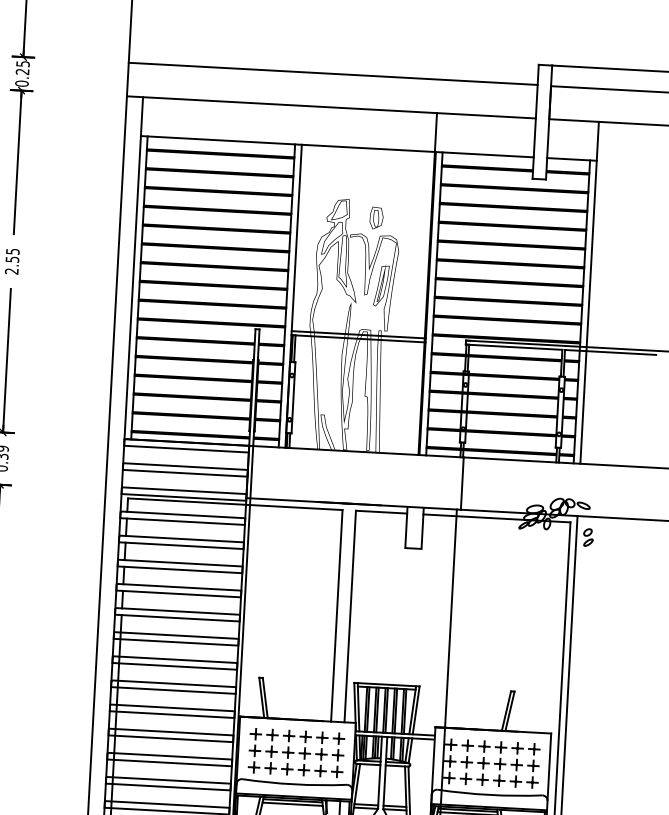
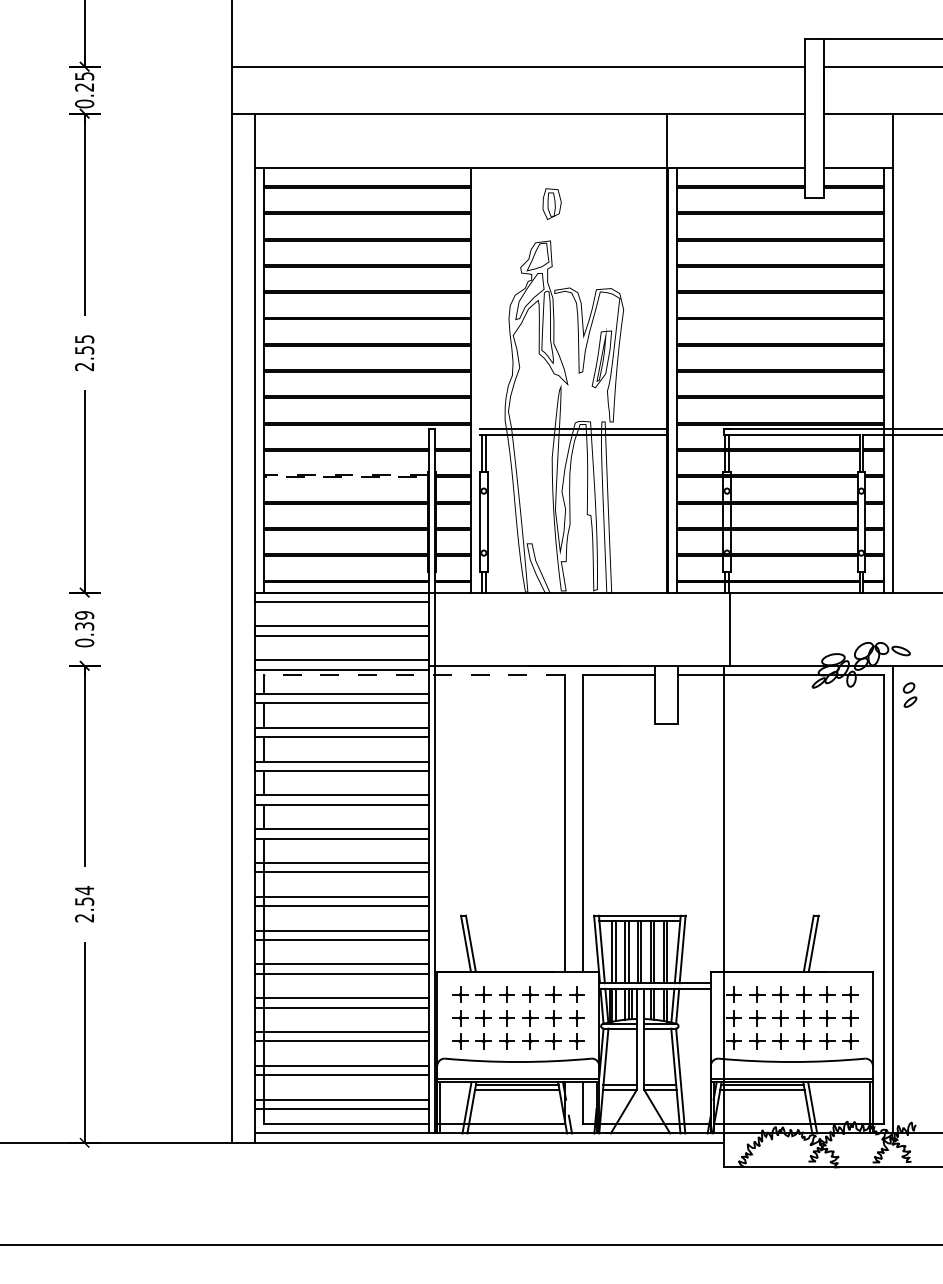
part: (376, 217) -> (551, 203), moved
line: (293, 296) -> (480, 380), removed
line: (135, 356) -> (264, 476), solid -> dashed
line: (234, 504) -> (413, 675), solid -> dashed

